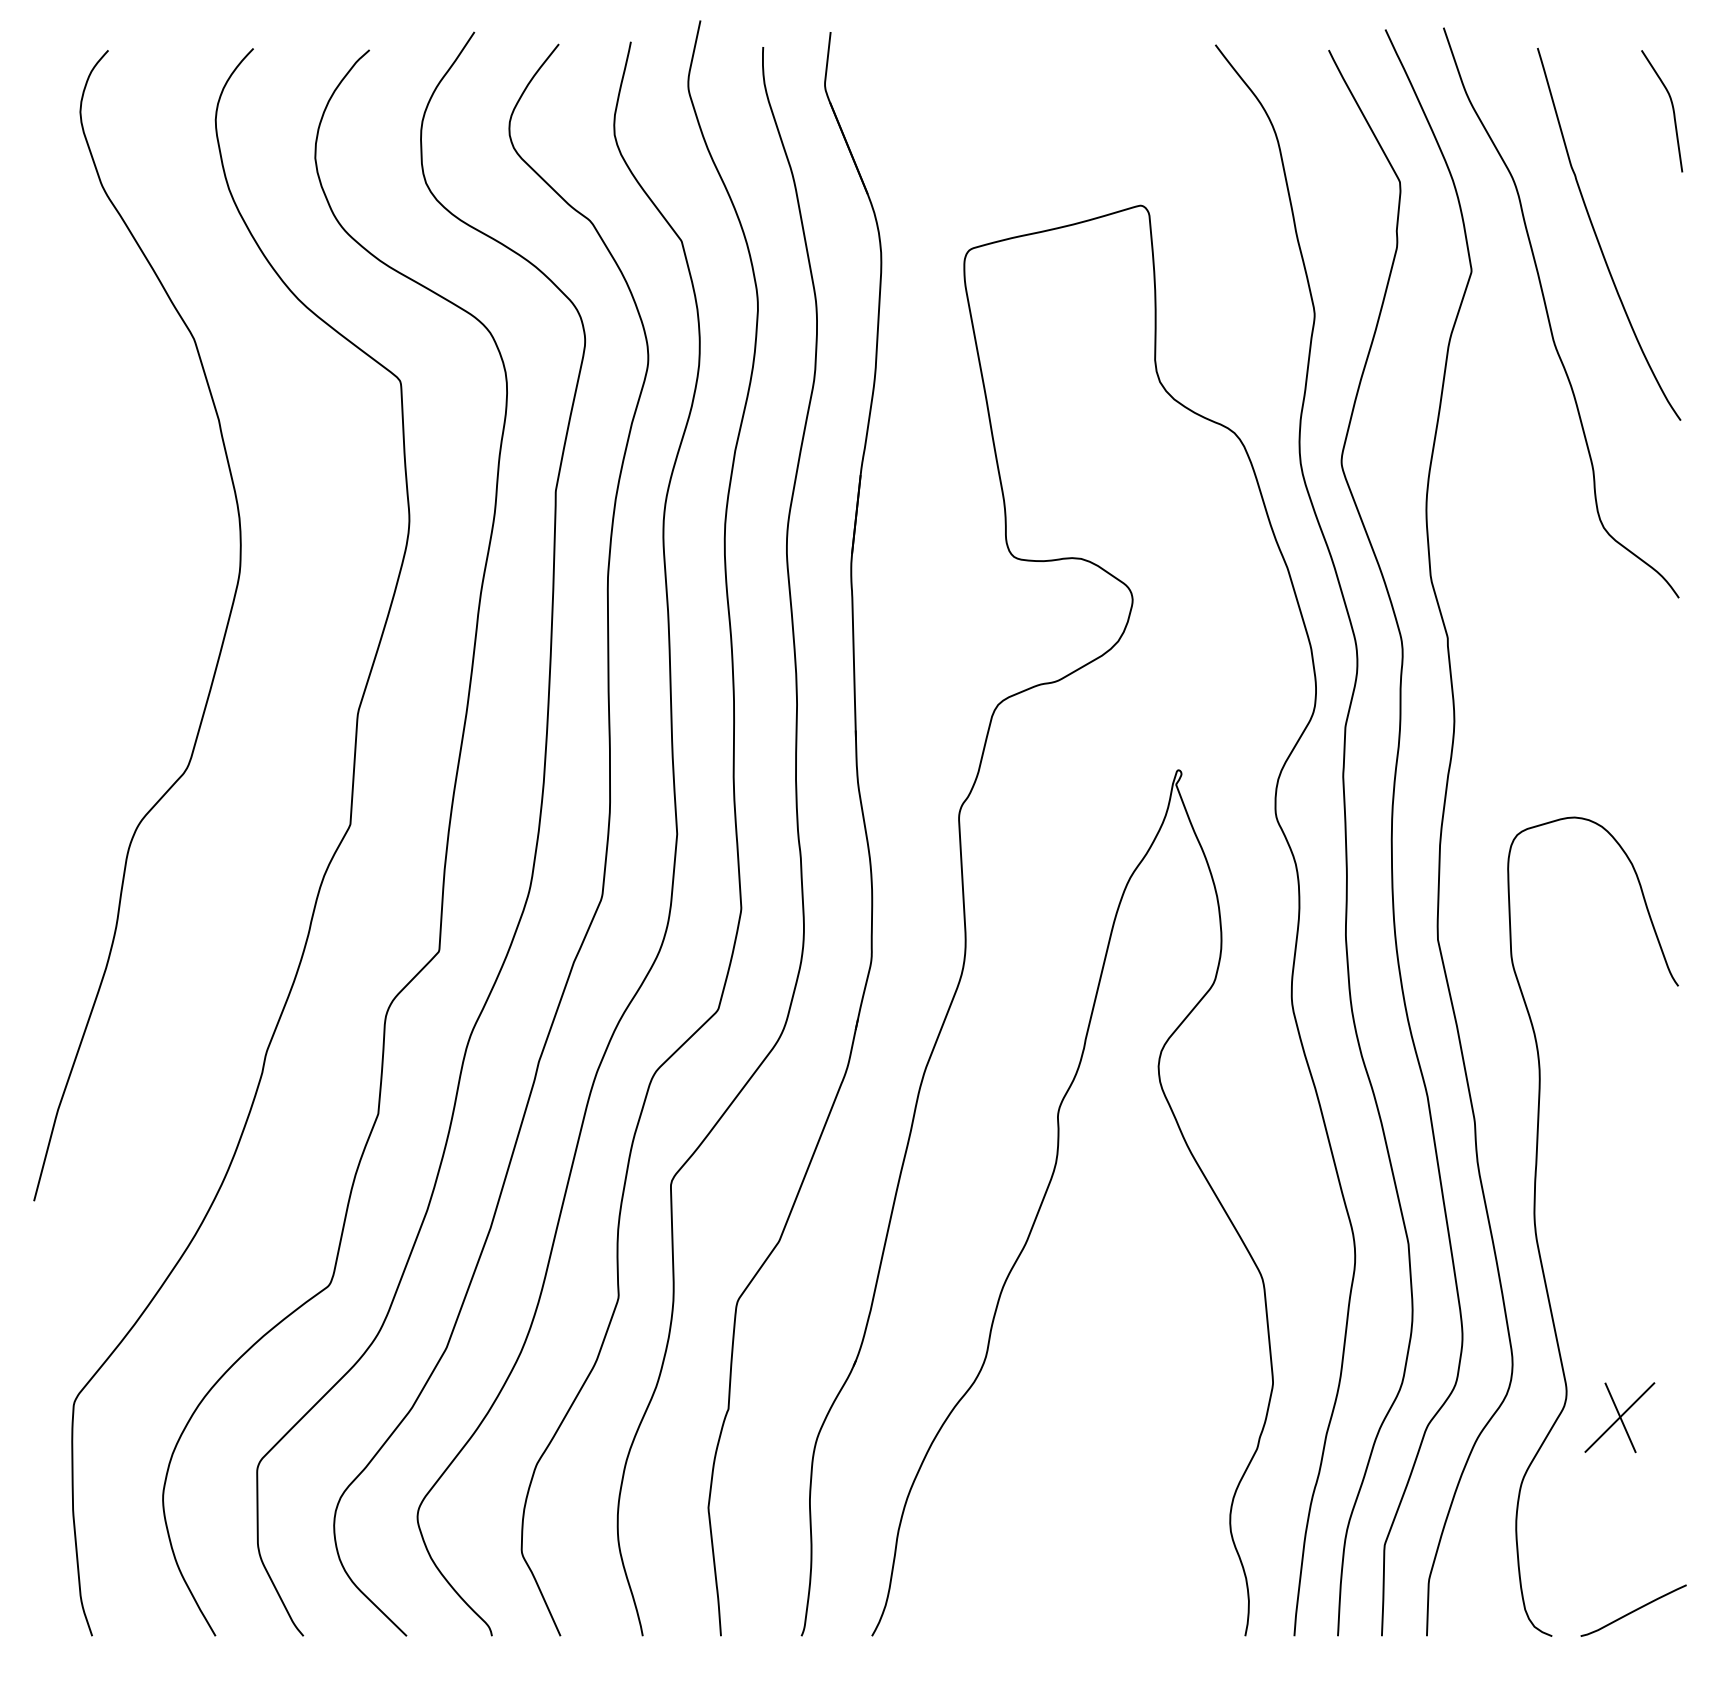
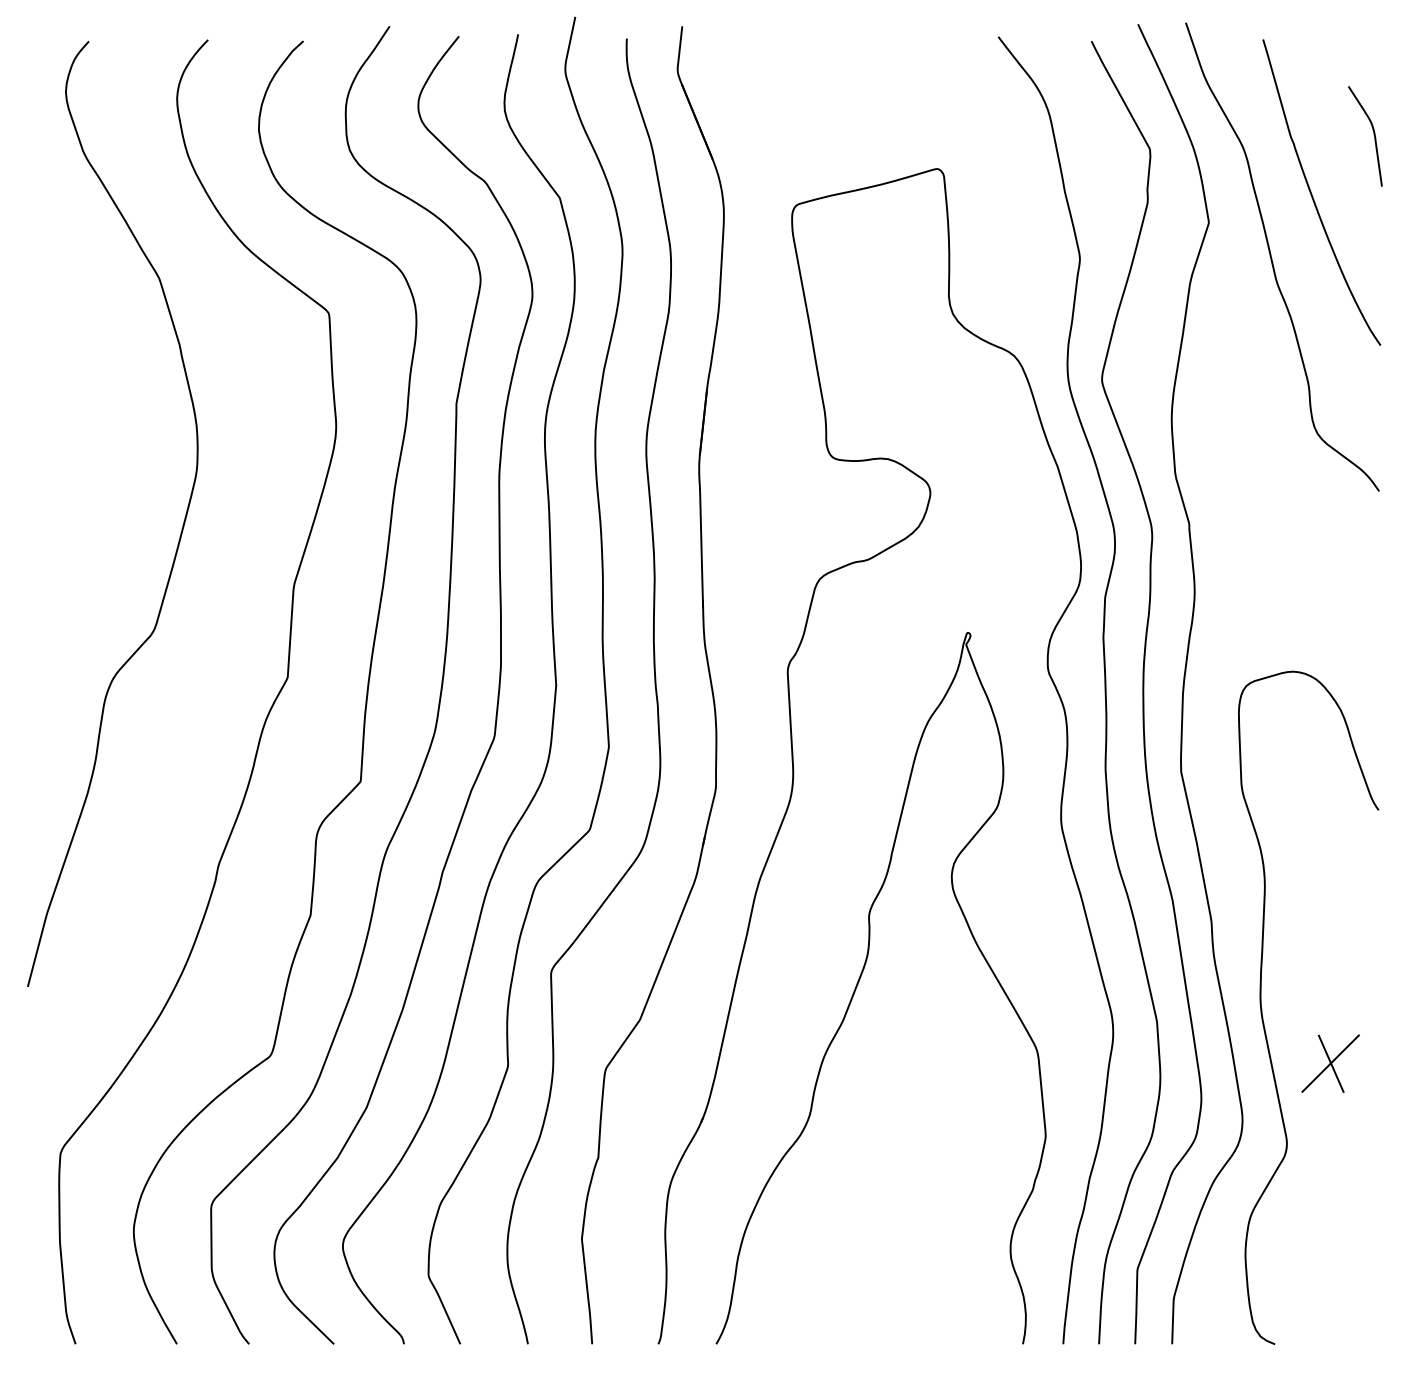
curve: (1672, 110) -> (1373, 135), moved
part: (1619, 1417) -> (1330, 1063), moved
curve: (1634, 1609) -> (1342, 1322), removed

